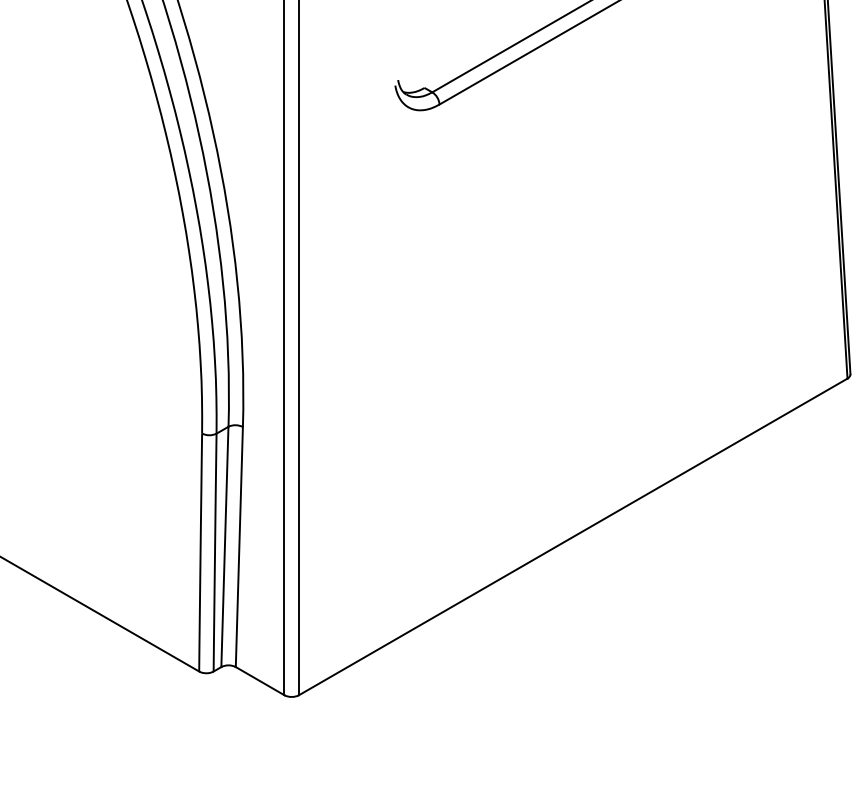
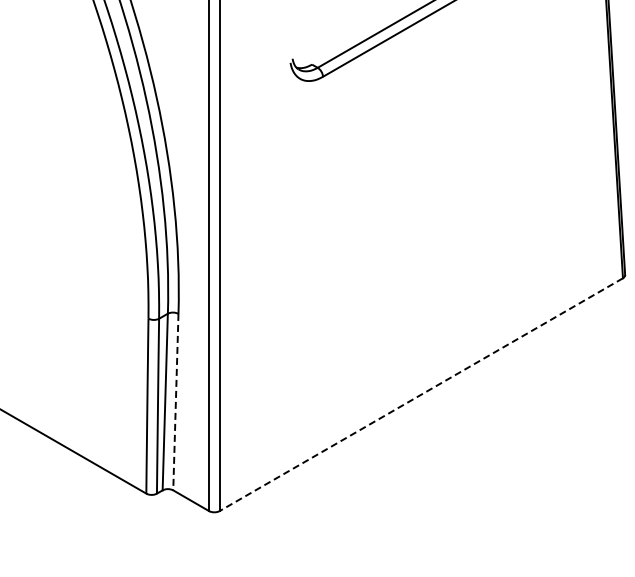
line: (573, 536) -> (421, 394), solid -> dashed
line: (238, 547) -> (175, 402), solid -> dashed

